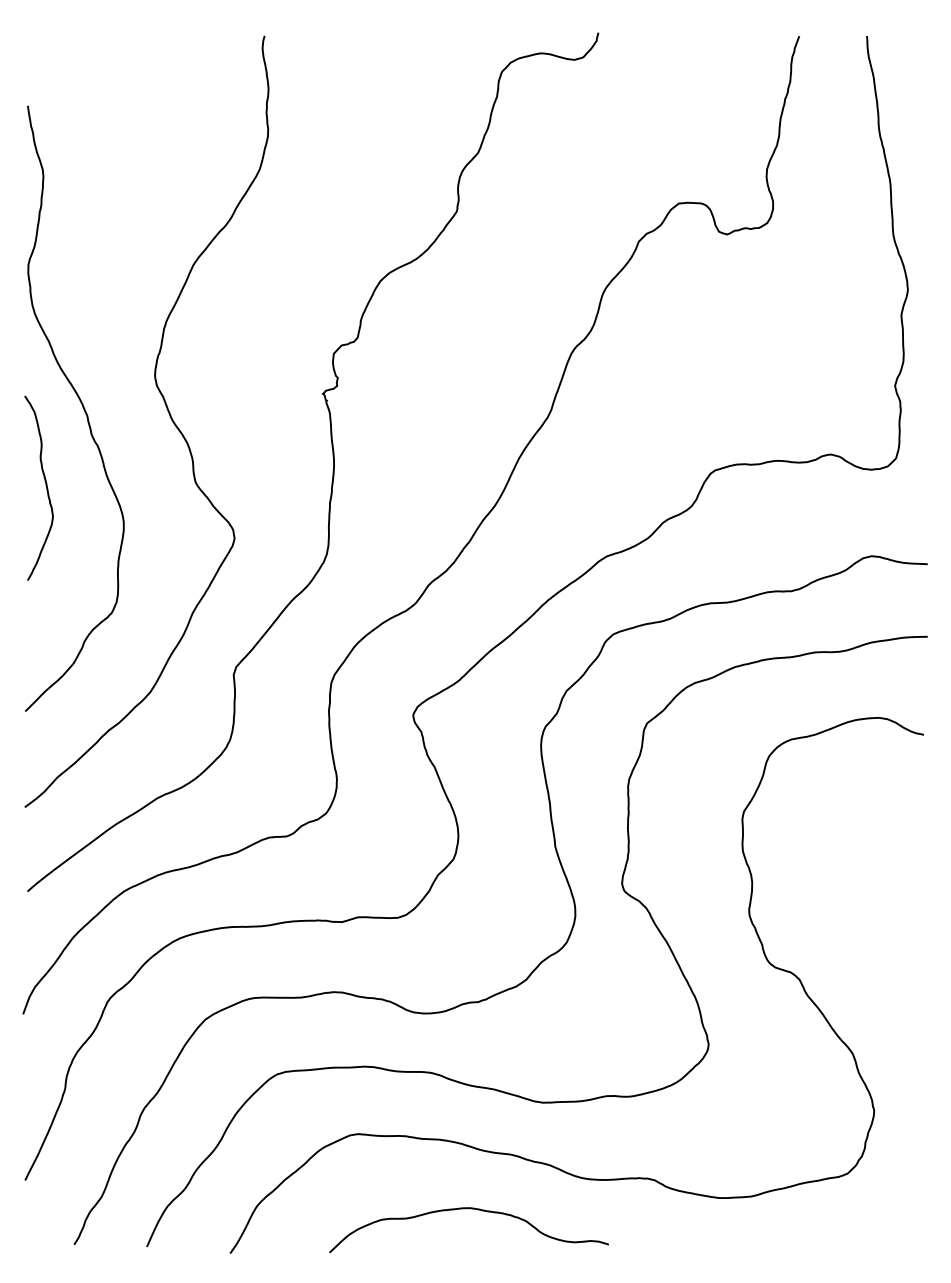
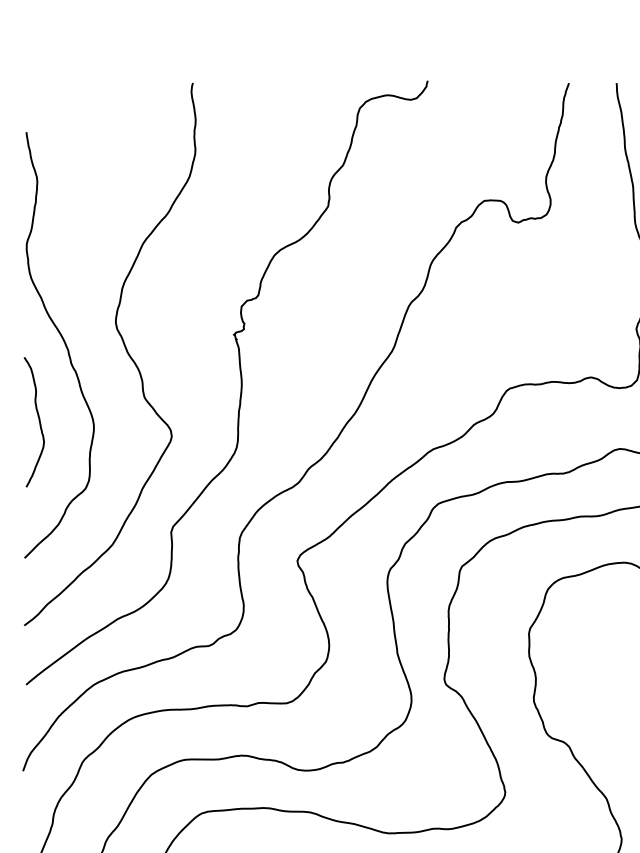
curve: (45, 485) -> (38, 420), moved

